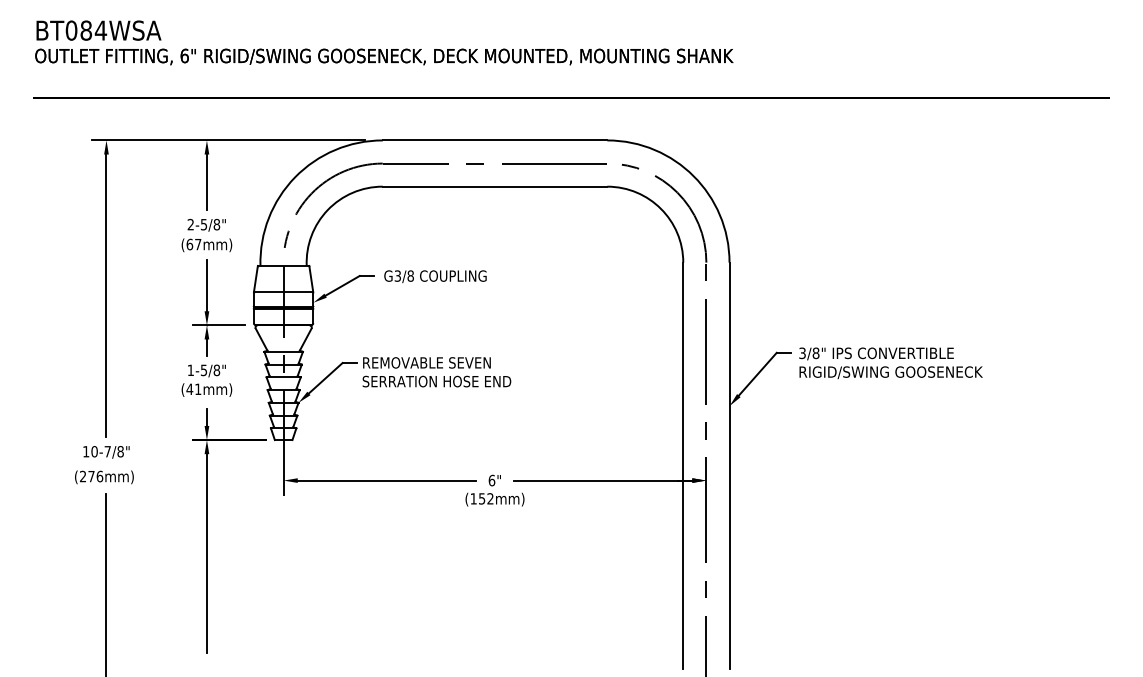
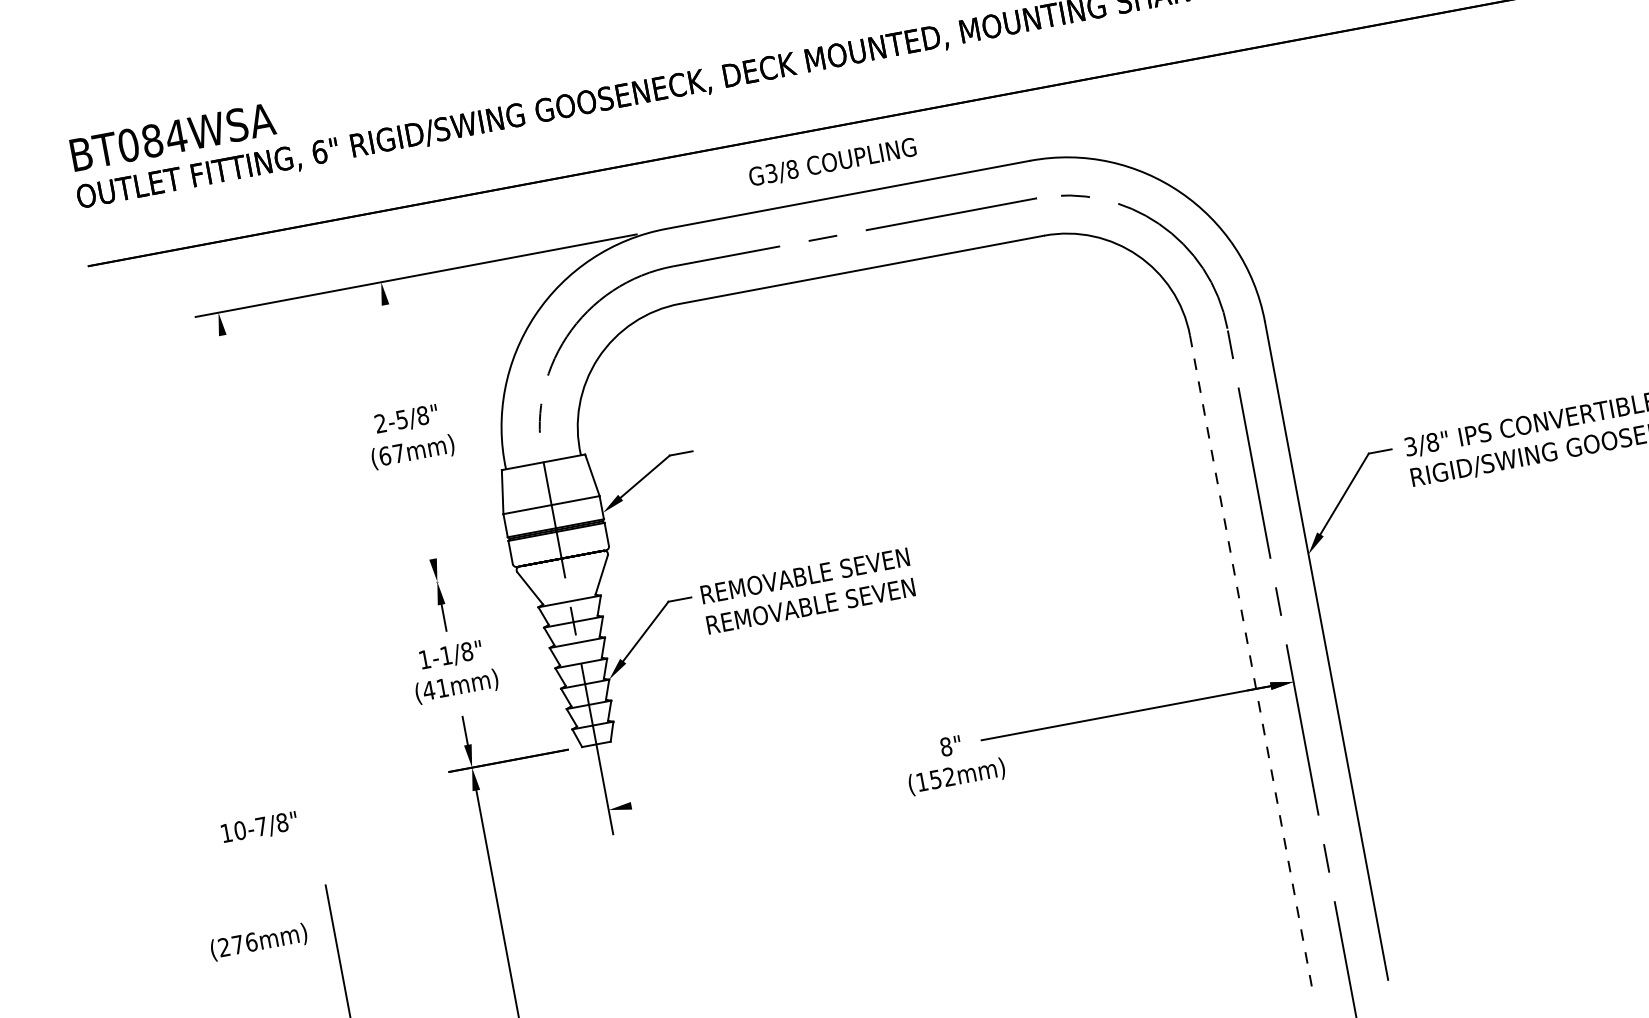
line: (206, 181) -> (392, 348), removed
text: (435, 276) -> (832, 162), moved
line: (206, 285) -> (424, 517), removed
line: (106, 295) -> (265, 563), removed
line: (218, 325) -> (456, 578), removed
text: (204, 370) -> (447, 655), 1-5/8" -> 1-1/8"
text: (436, 381) -> (826, 603), SERRATION HOSE END -> REMOVABLE SEVEN
text: (106, 452) -> (259, 828), moved
line: (683, 466) -> (1252, 666), solid -> dashed
text: (104, 477) -> (259, 942), moved
line: (386, 480) -> (775, 778), removed
text: (491, 480) -> (945, 746), 6" -> 8"

